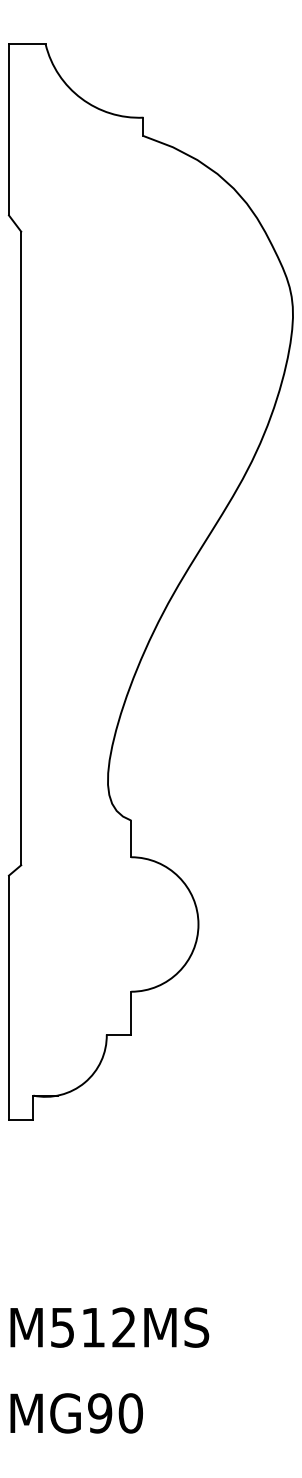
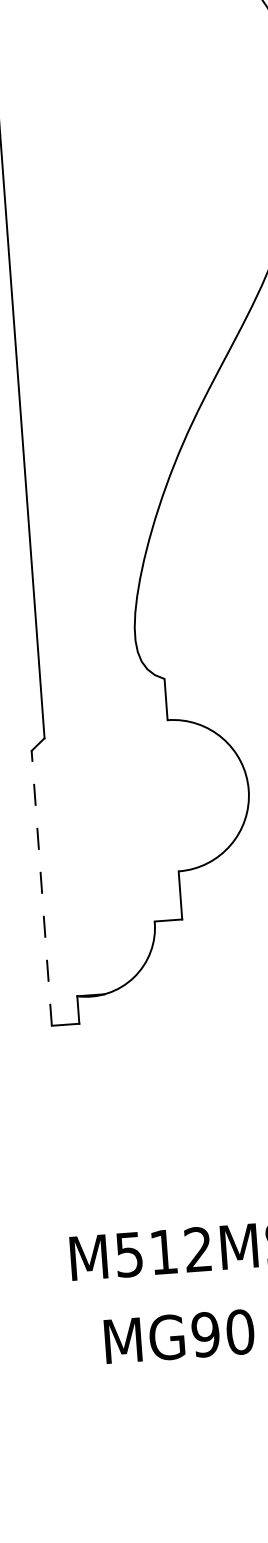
line: (9, 997) -> (42, 887), solid -> dashed
text: (76, 1413) -> (179, 1336), moved

